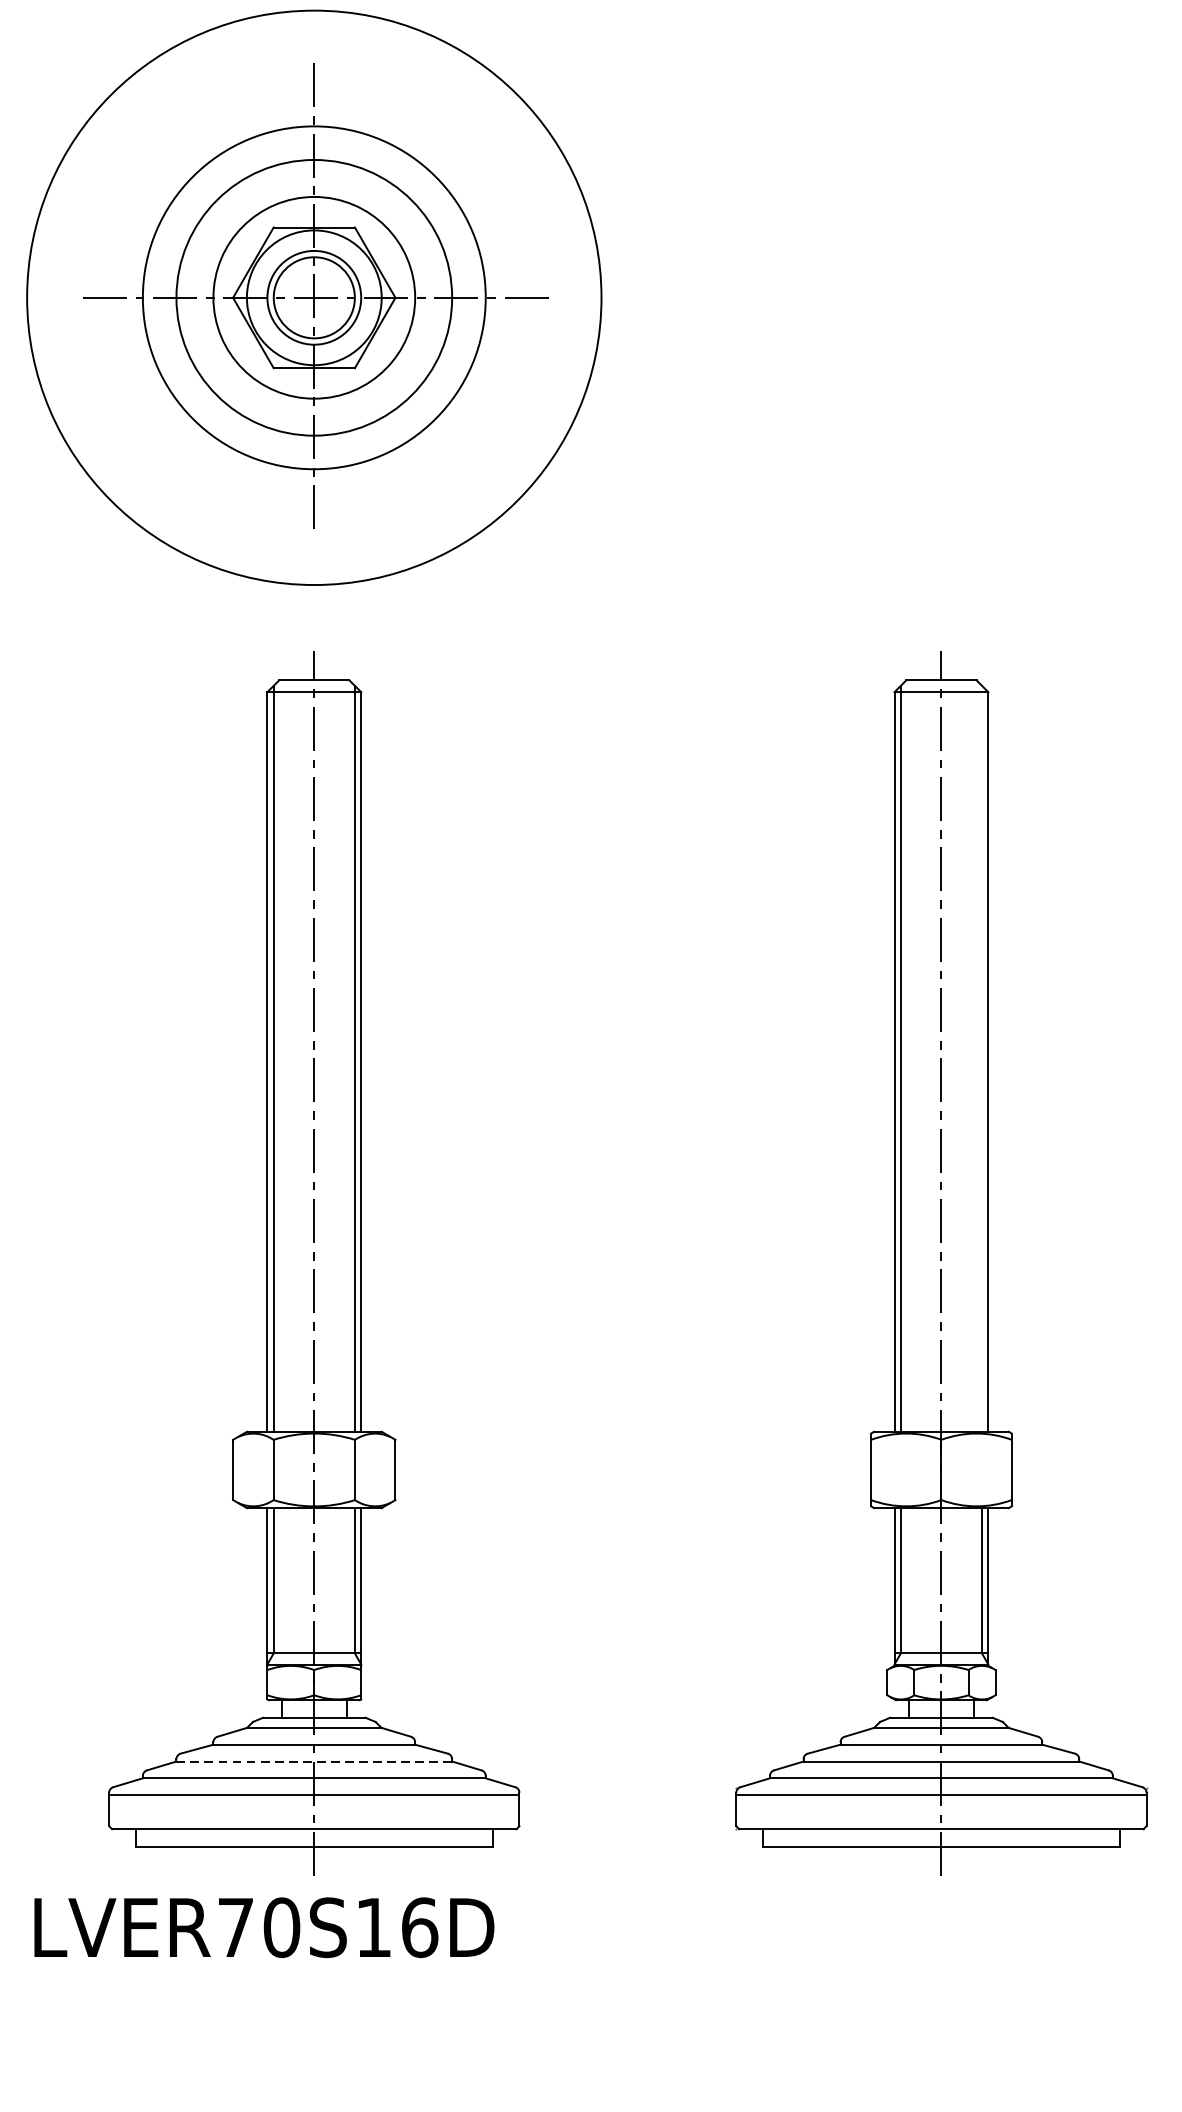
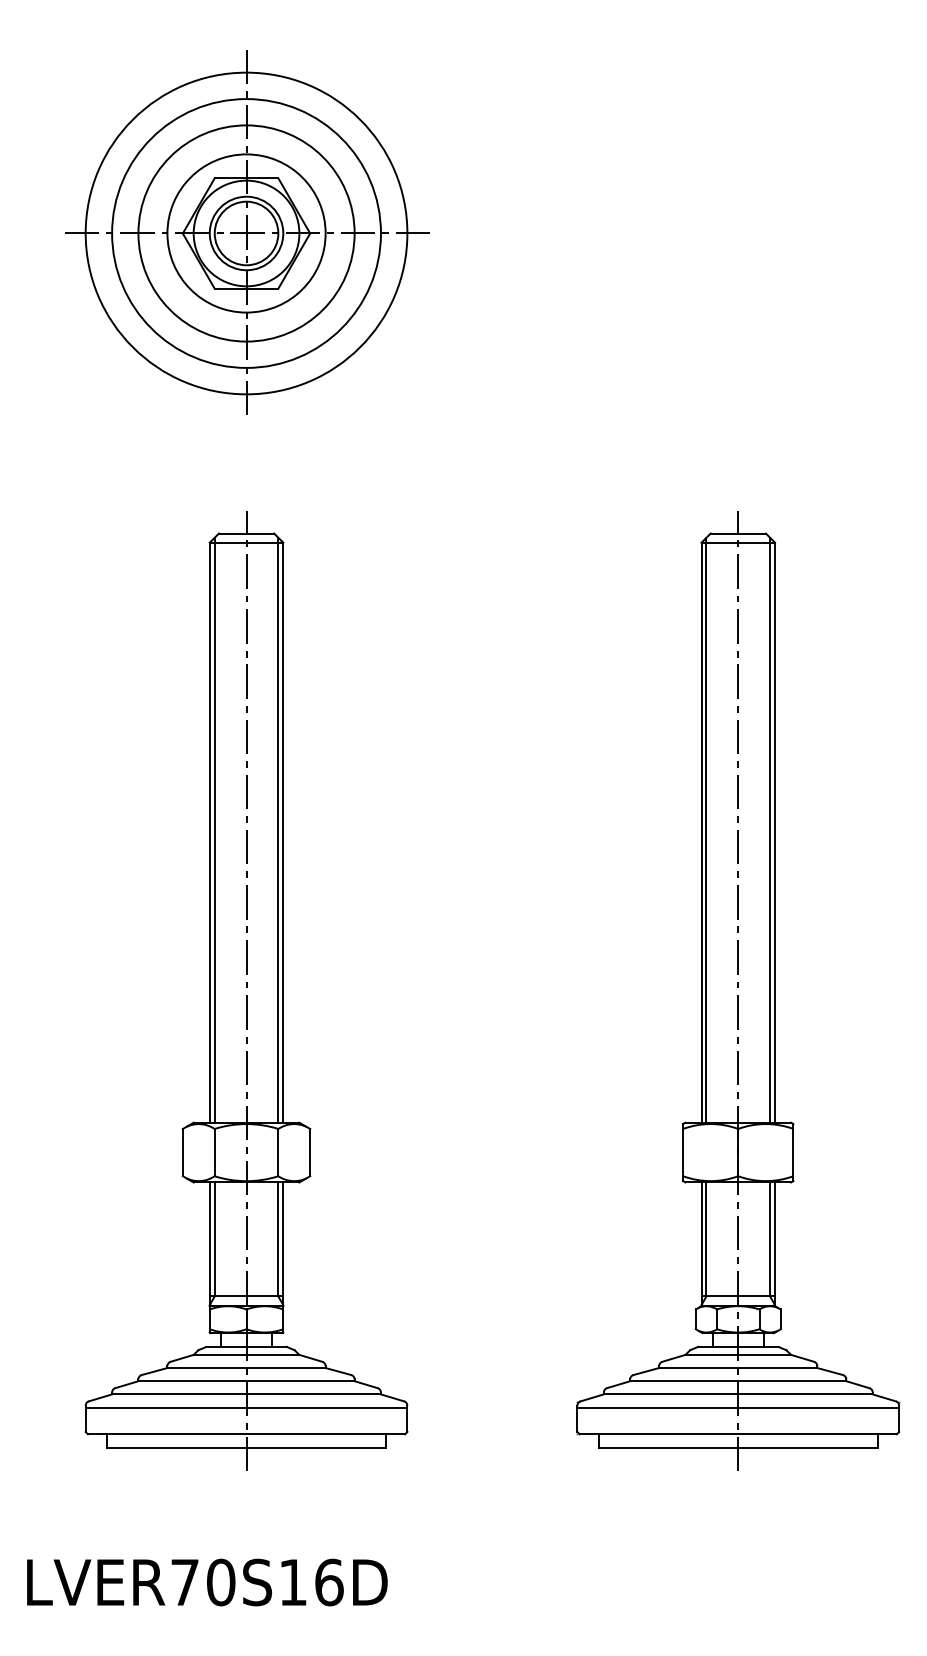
circle: (314, 297) -> (246, 233), size x0.71
line: (982, 1057) -> (770, 829), added
line: (315, 1761) -> (247, 1381), dashed -> solid
text: (264, 1927) -> (207, 1582), moved

